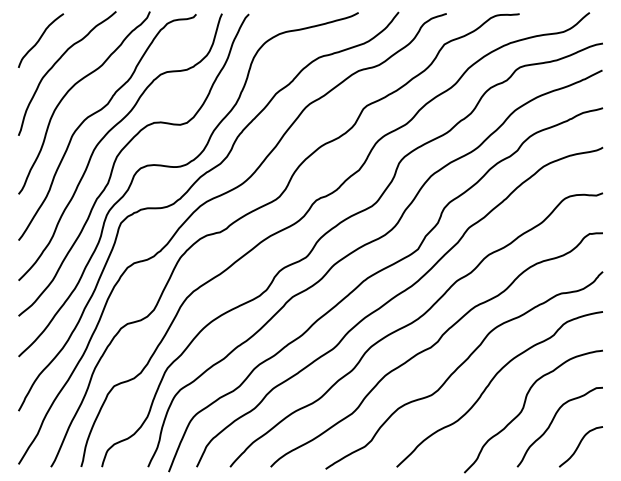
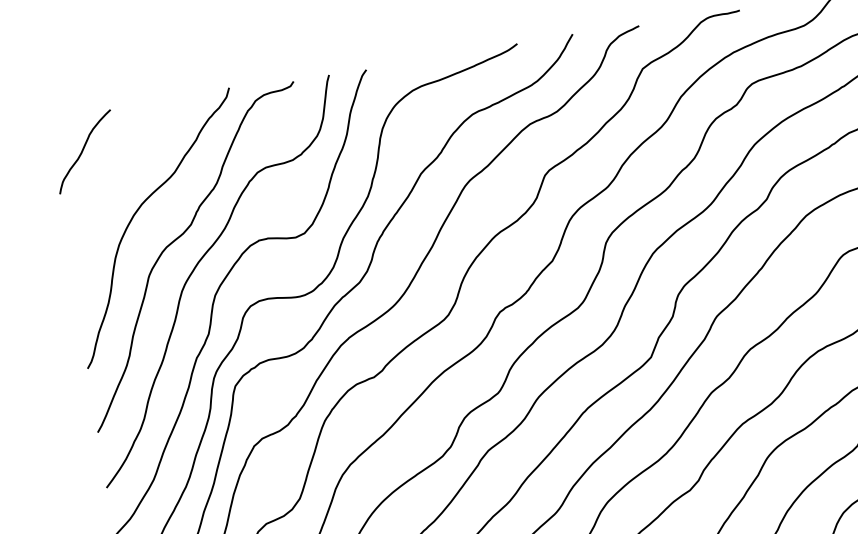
curve: (57, 62) -> (112, 178), removed

